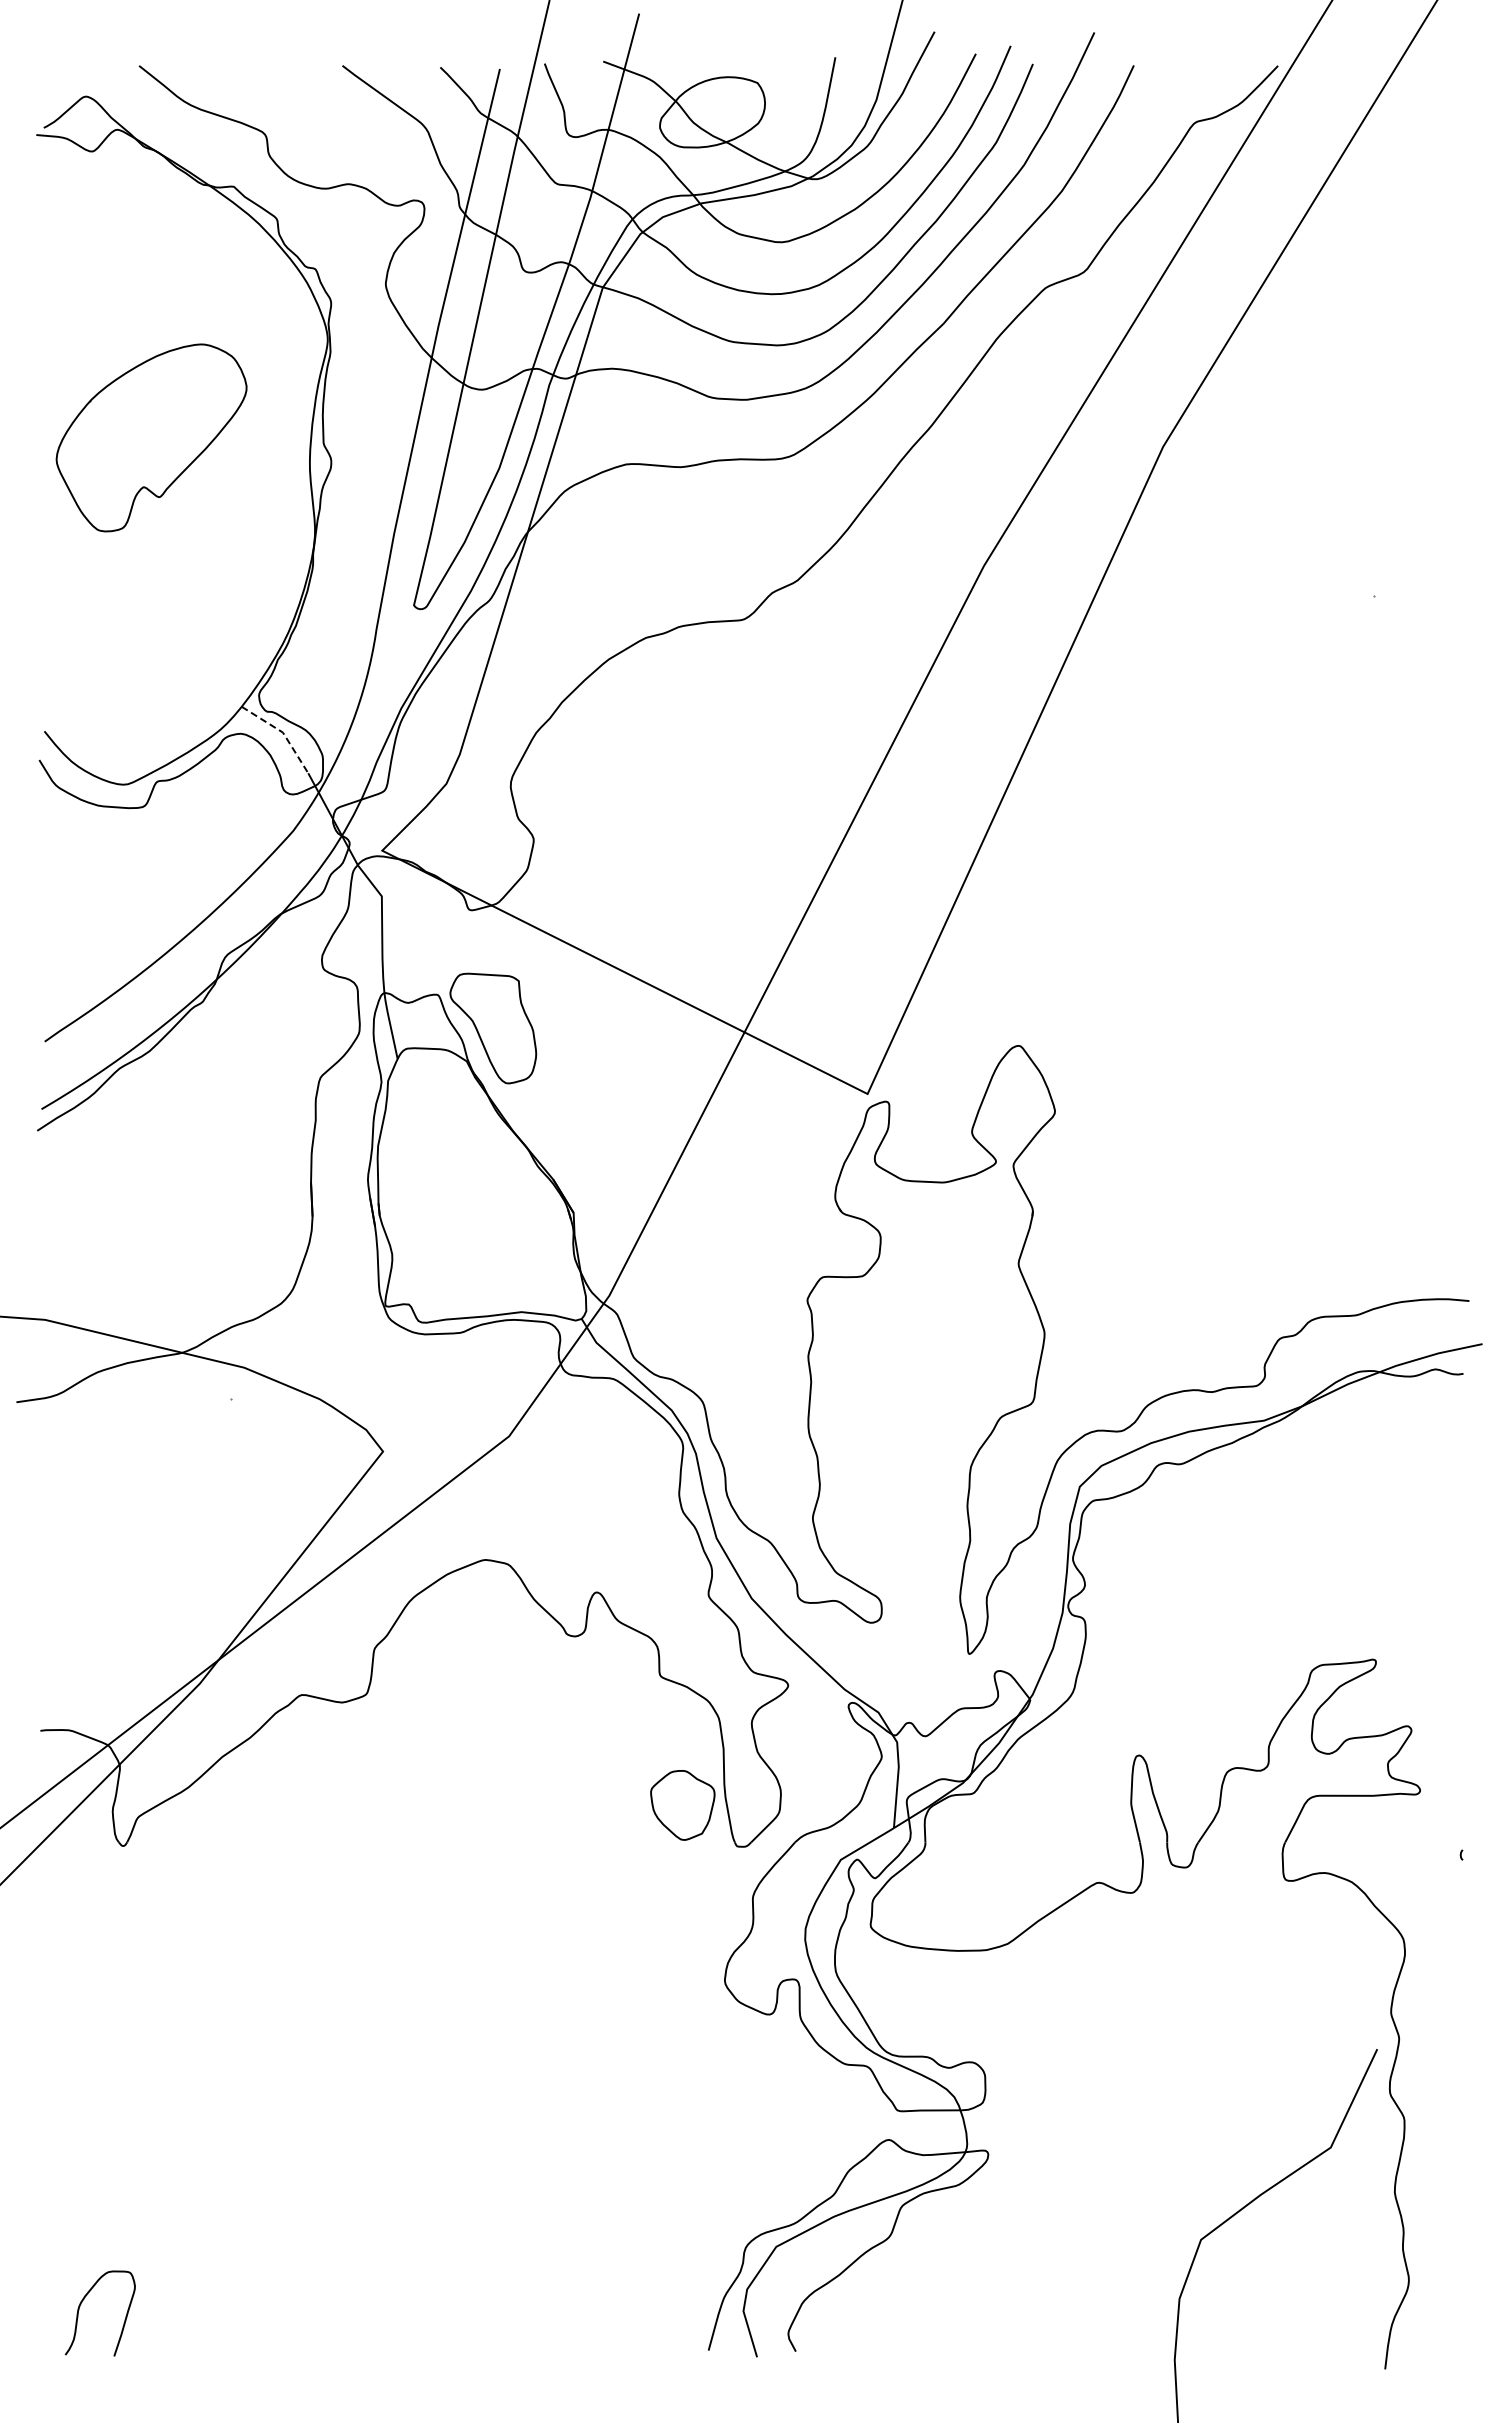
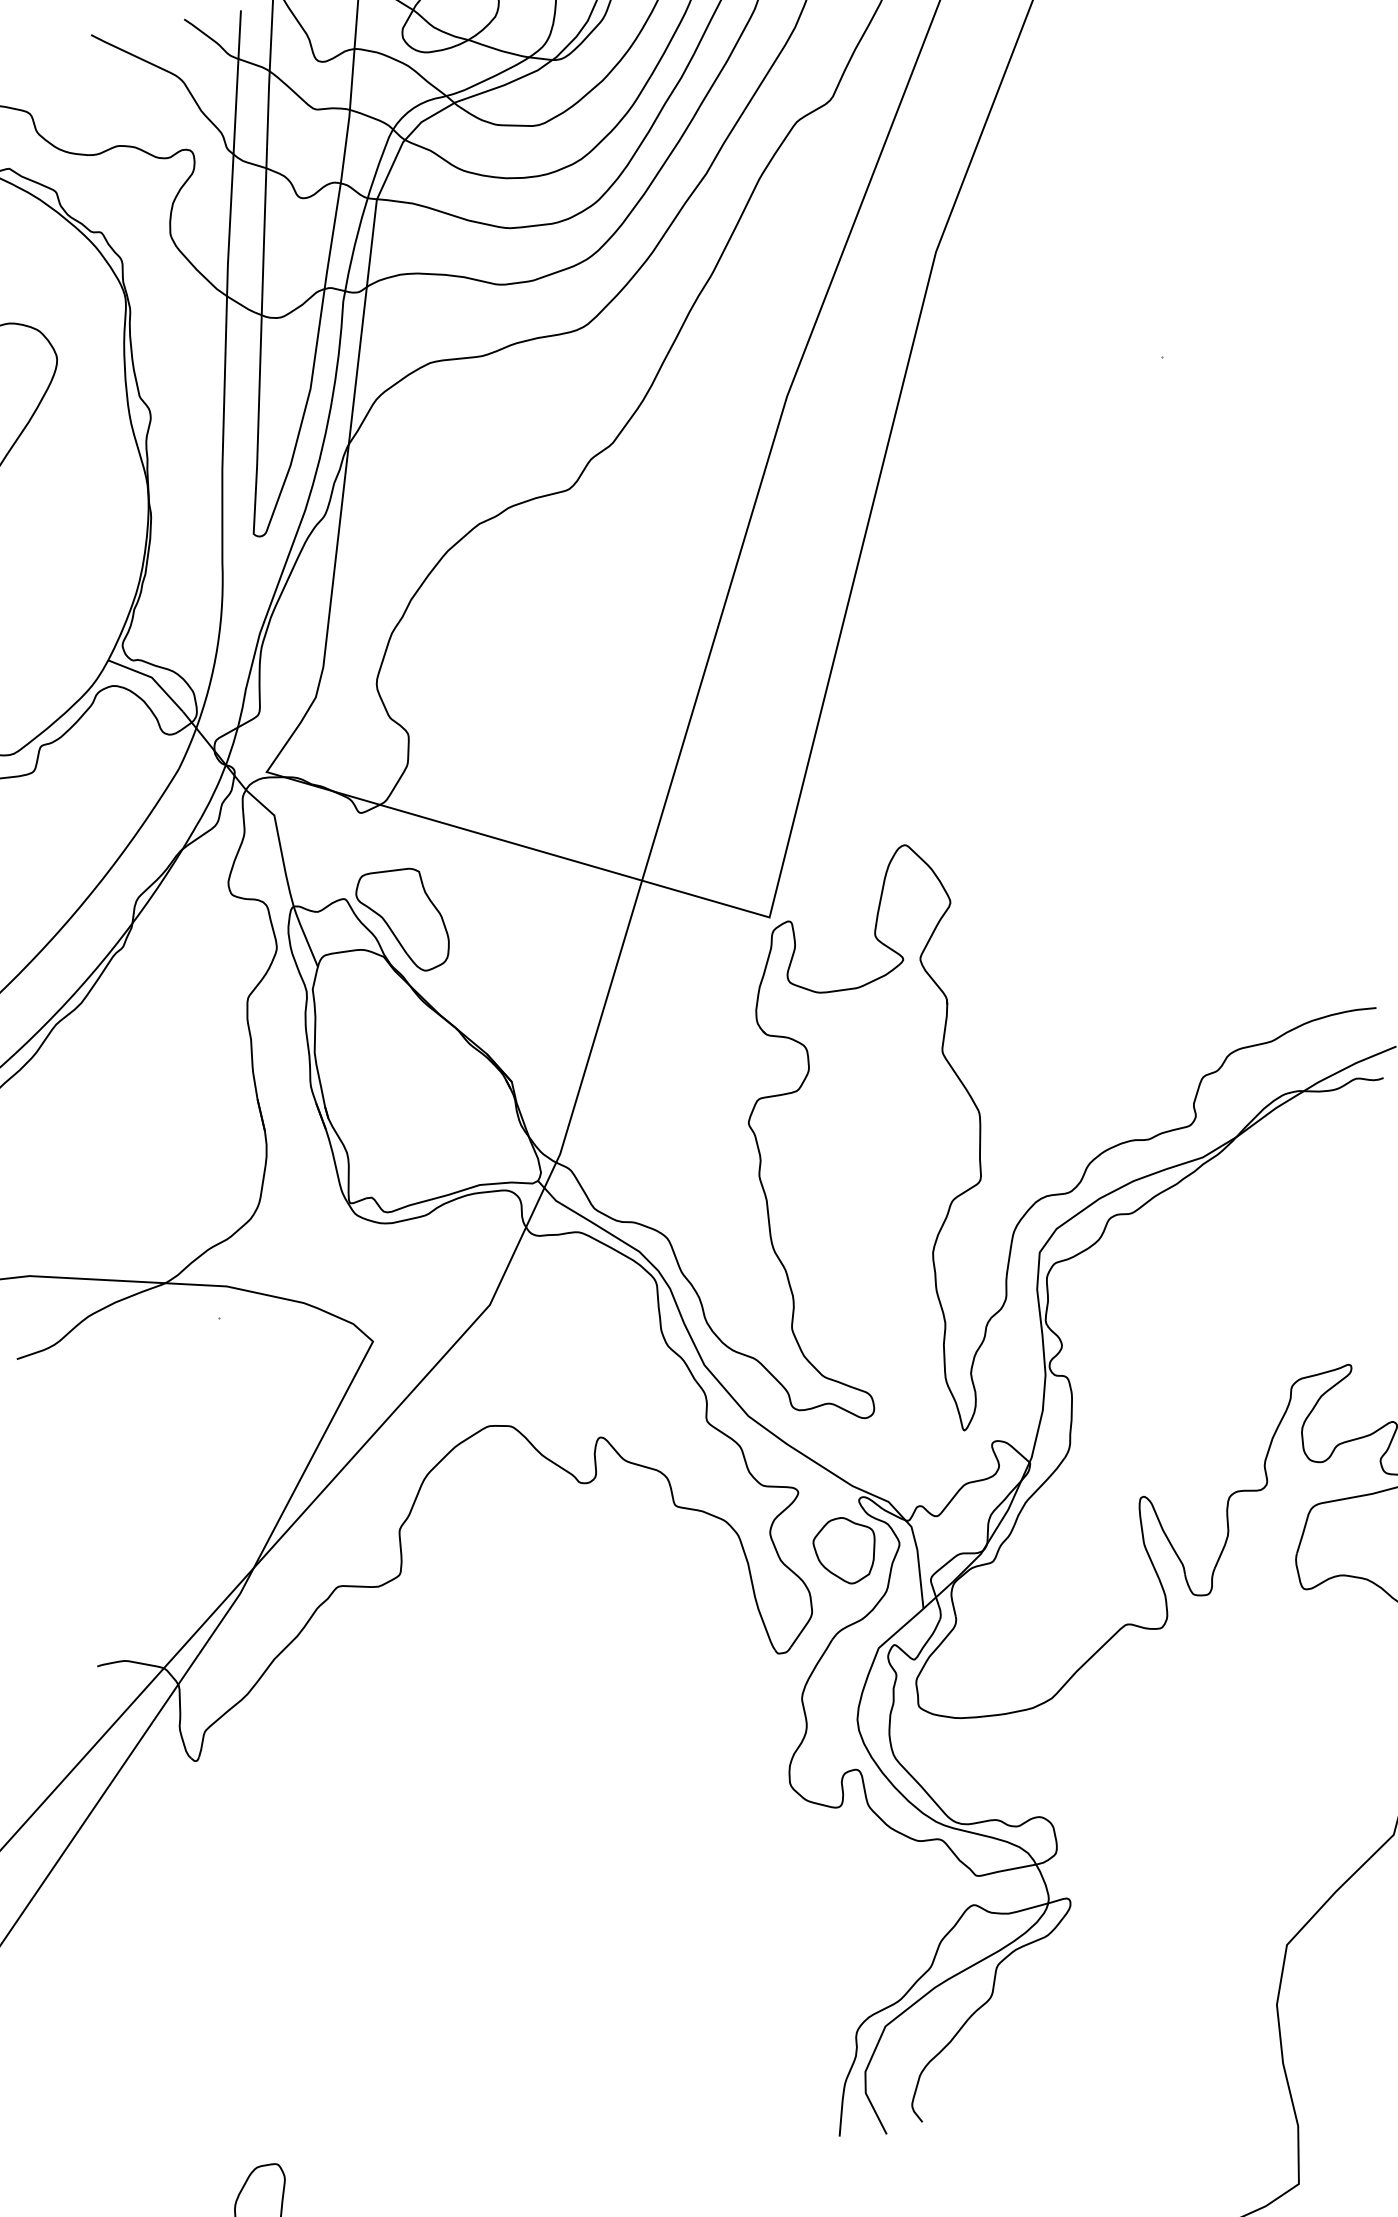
line: (282, 732) -> (151, 677), dashed -> solid
part: (682, 1805) -> (845, 1550), moved

